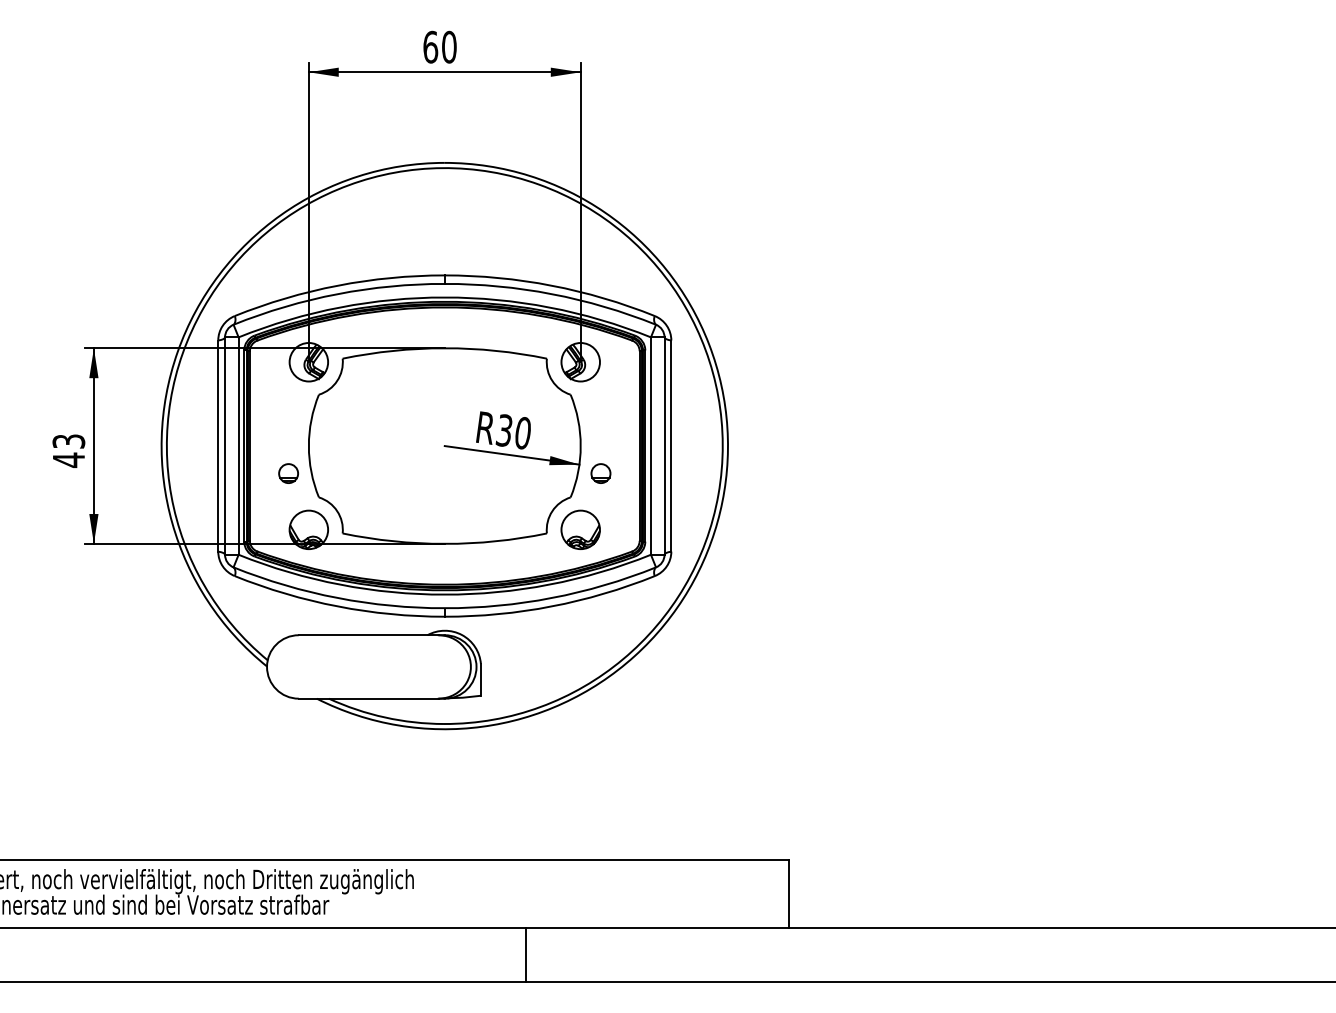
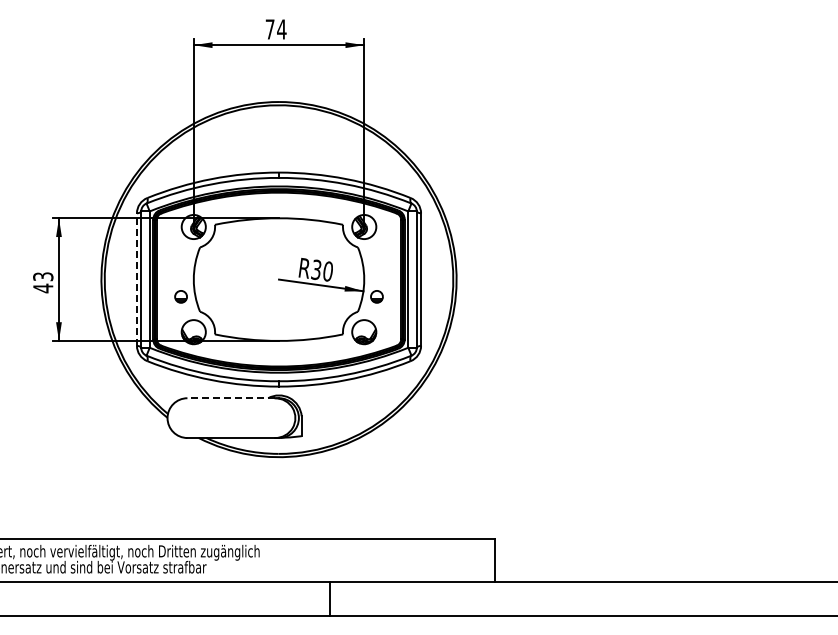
text: (439, 47) -> (275, 29), 60 -> 74
line: (217, 445) -> (136, 279), solid -> dashed
line: (369, 635) -> (231, 398), solid -> dashed

